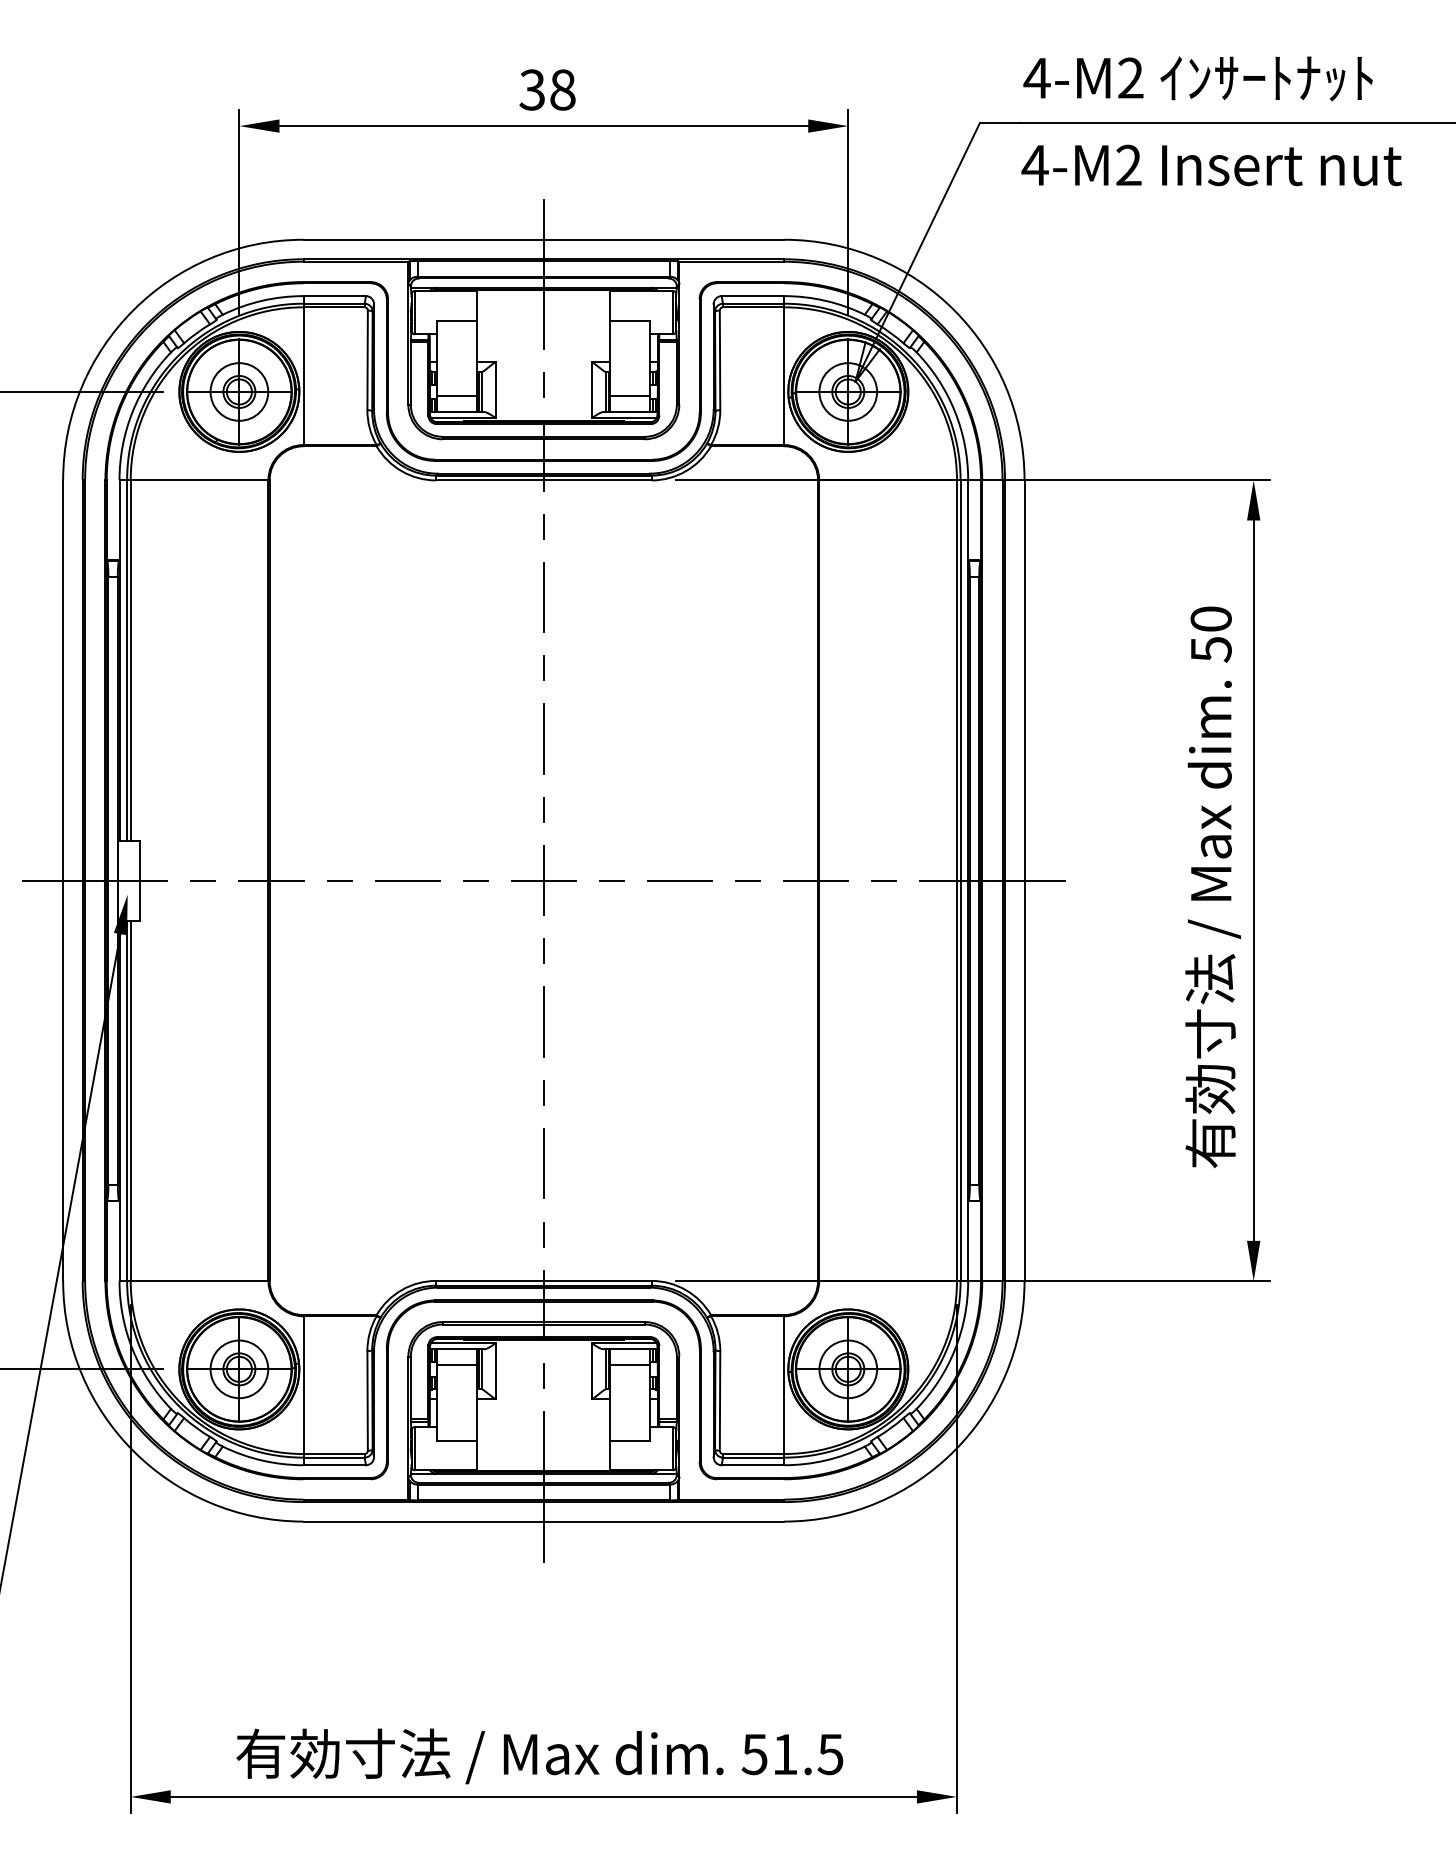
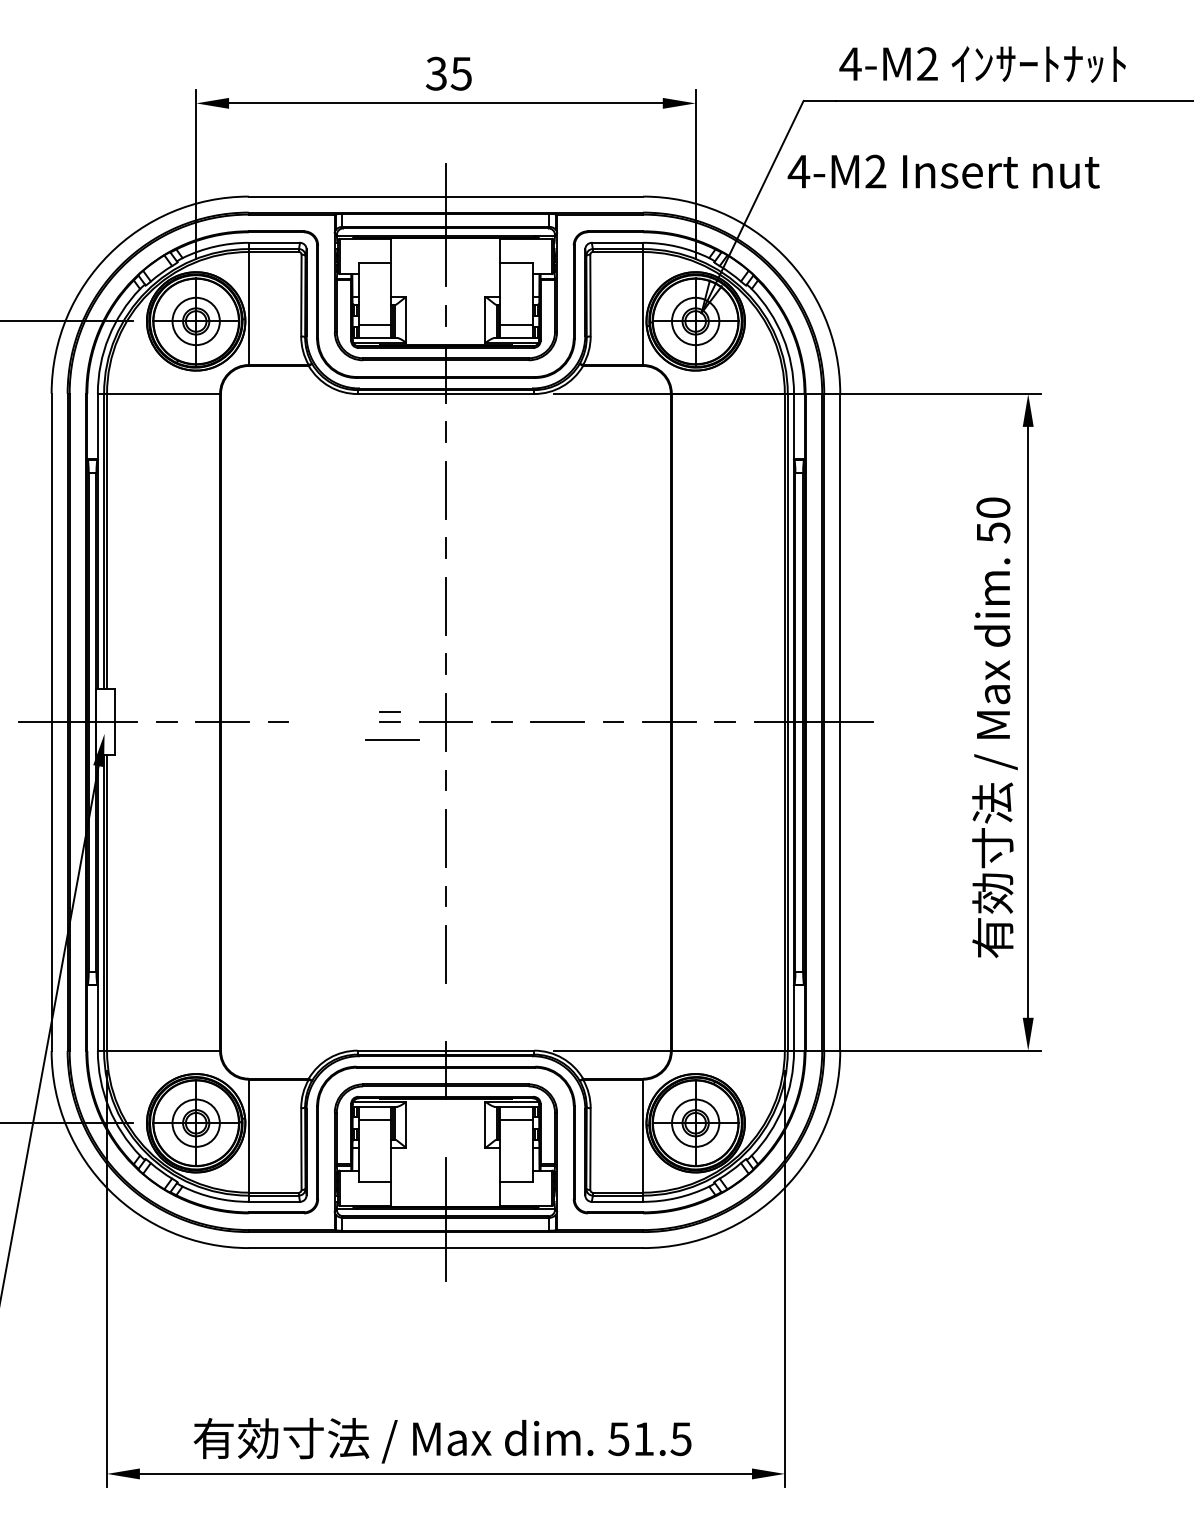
text: (562, 89) -> (461, 73), 38 -> 35
text: (1211, 165) -> (943, 171), moved
line: (475, 867) -> (389, 711), added
line: (407, 880) -> (392, 740), moved
line: (543, 1234) -> (445, 1012), removed
line: (543, 1376) -> (445, 1129), removed

